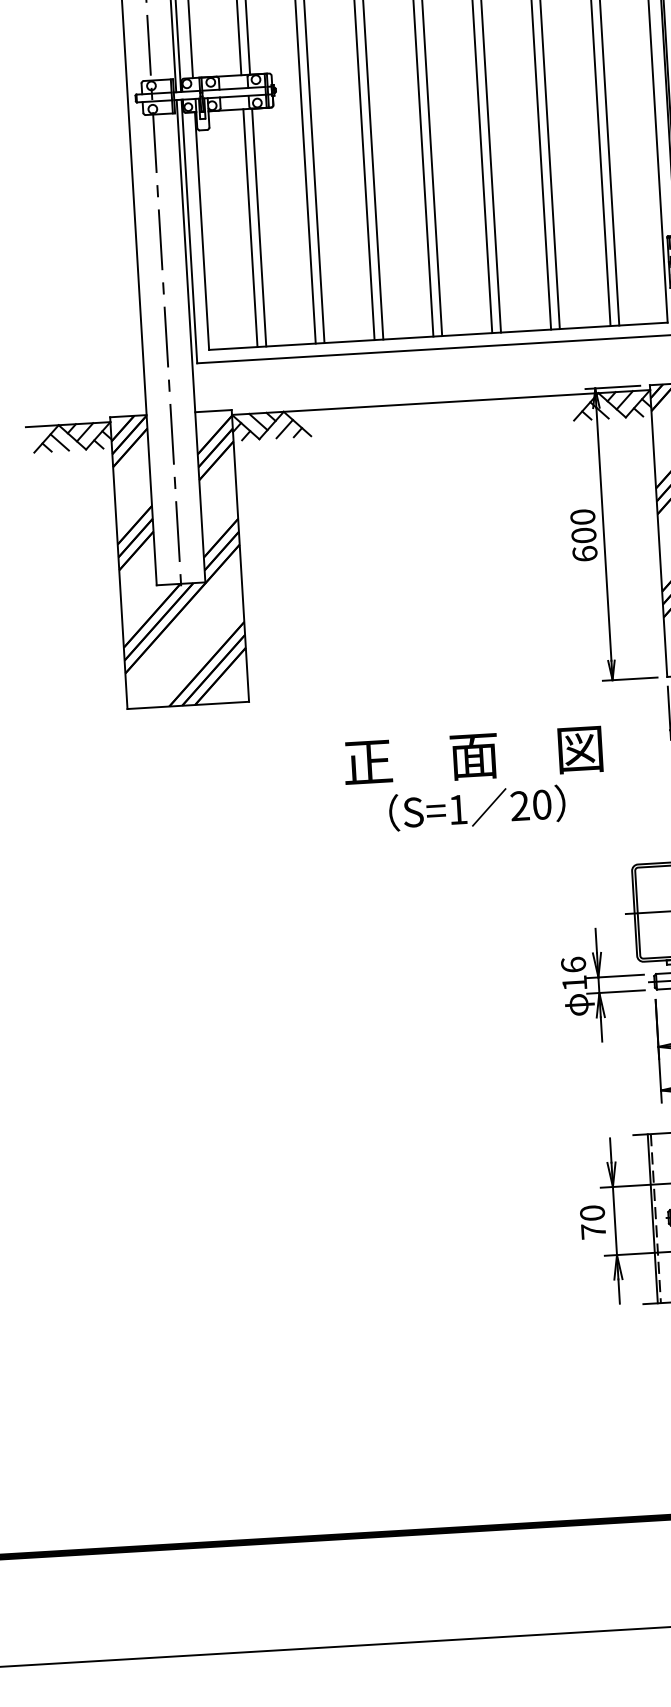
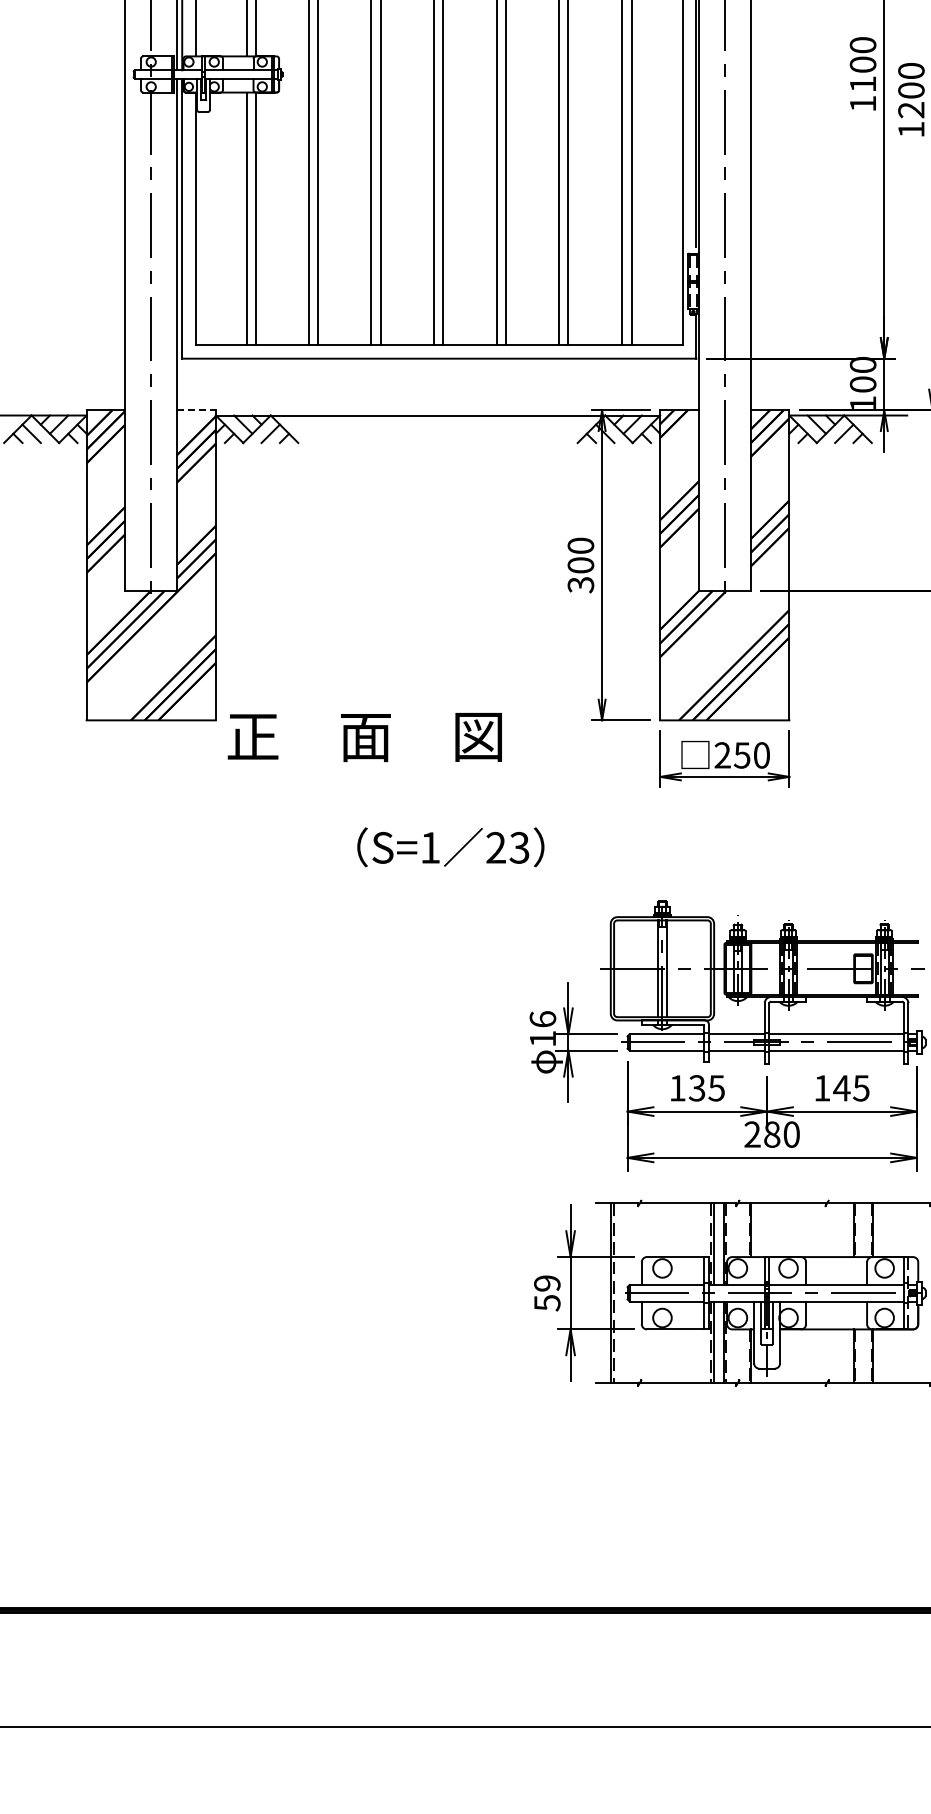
line: (213, 411) -> (196, 410), solid -> dashed
text: (584, 553) -> (580, 584), 600 -> 300
text: (473, 756) -> (364, 737), moved
text: (541, 804) -> (519, 847), 20 -> 23
text: (593, 1222) -> (547, 1293), 70 -> 59

